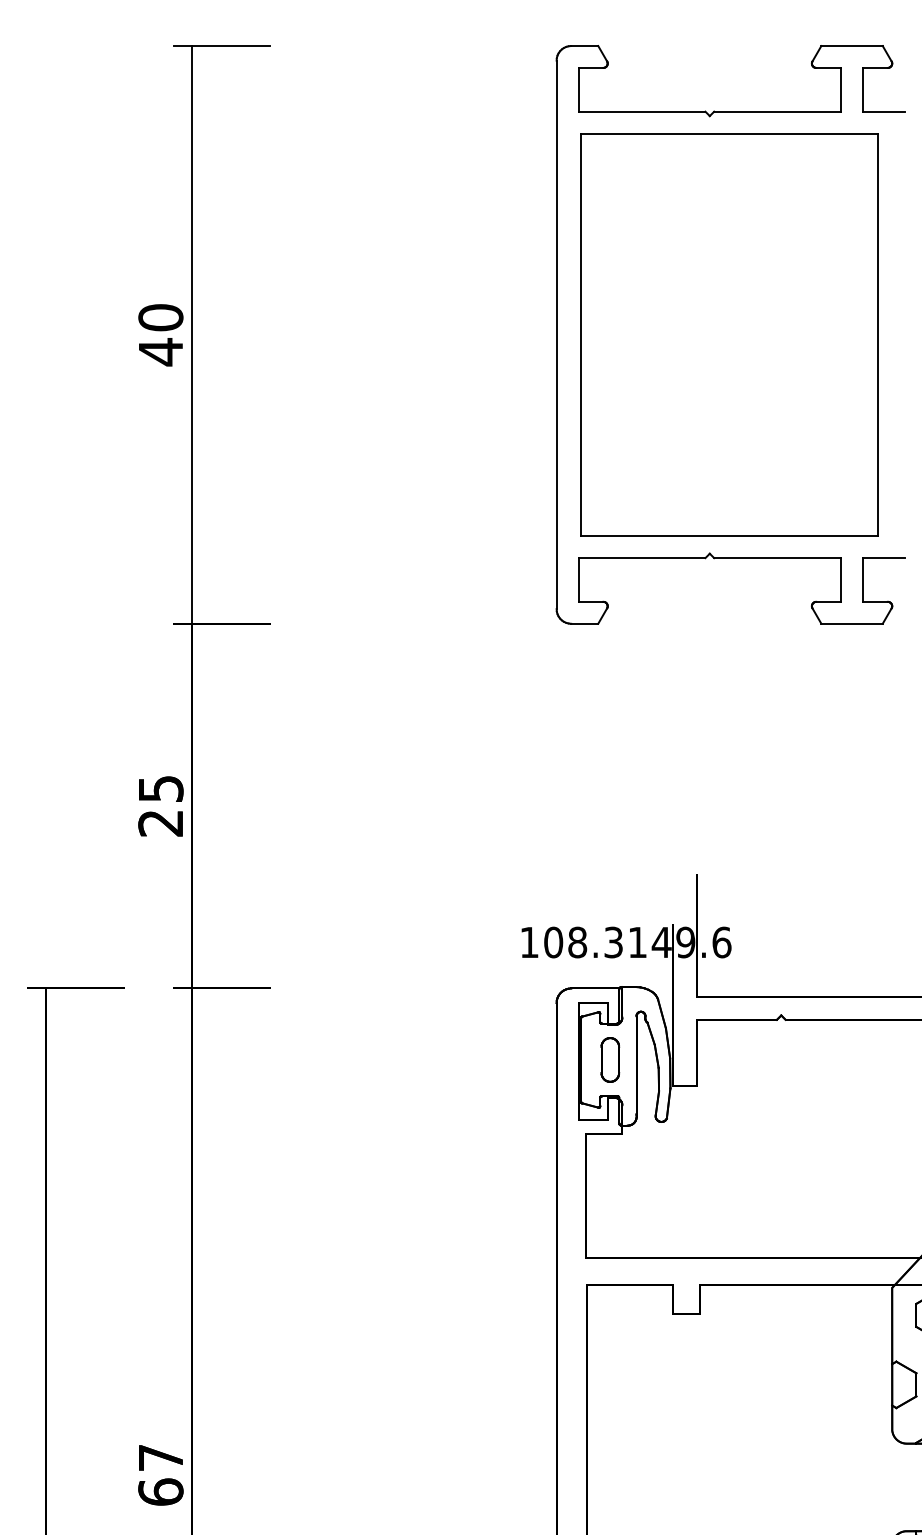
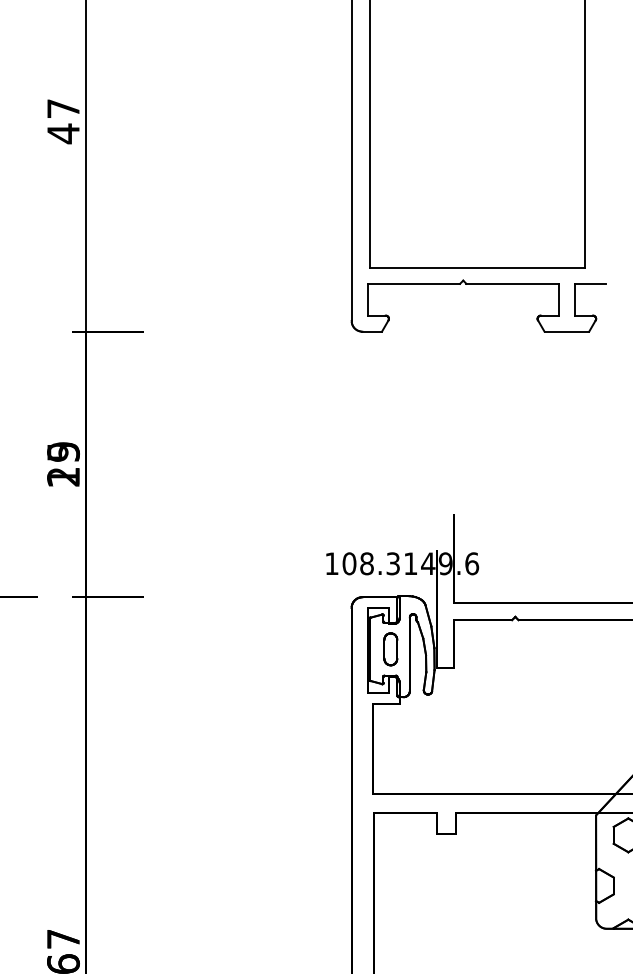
text: (160, 317) -> (63, 108), 40 -> 47
text: (160, 805) -> (63, 464), 25 -> 19

